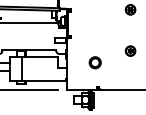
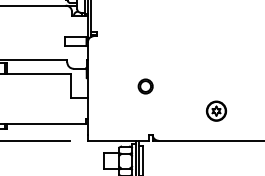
part: (130, 50) -> (216, 109), moved
part: (95, 62) -> (145, 85), size x0.62

